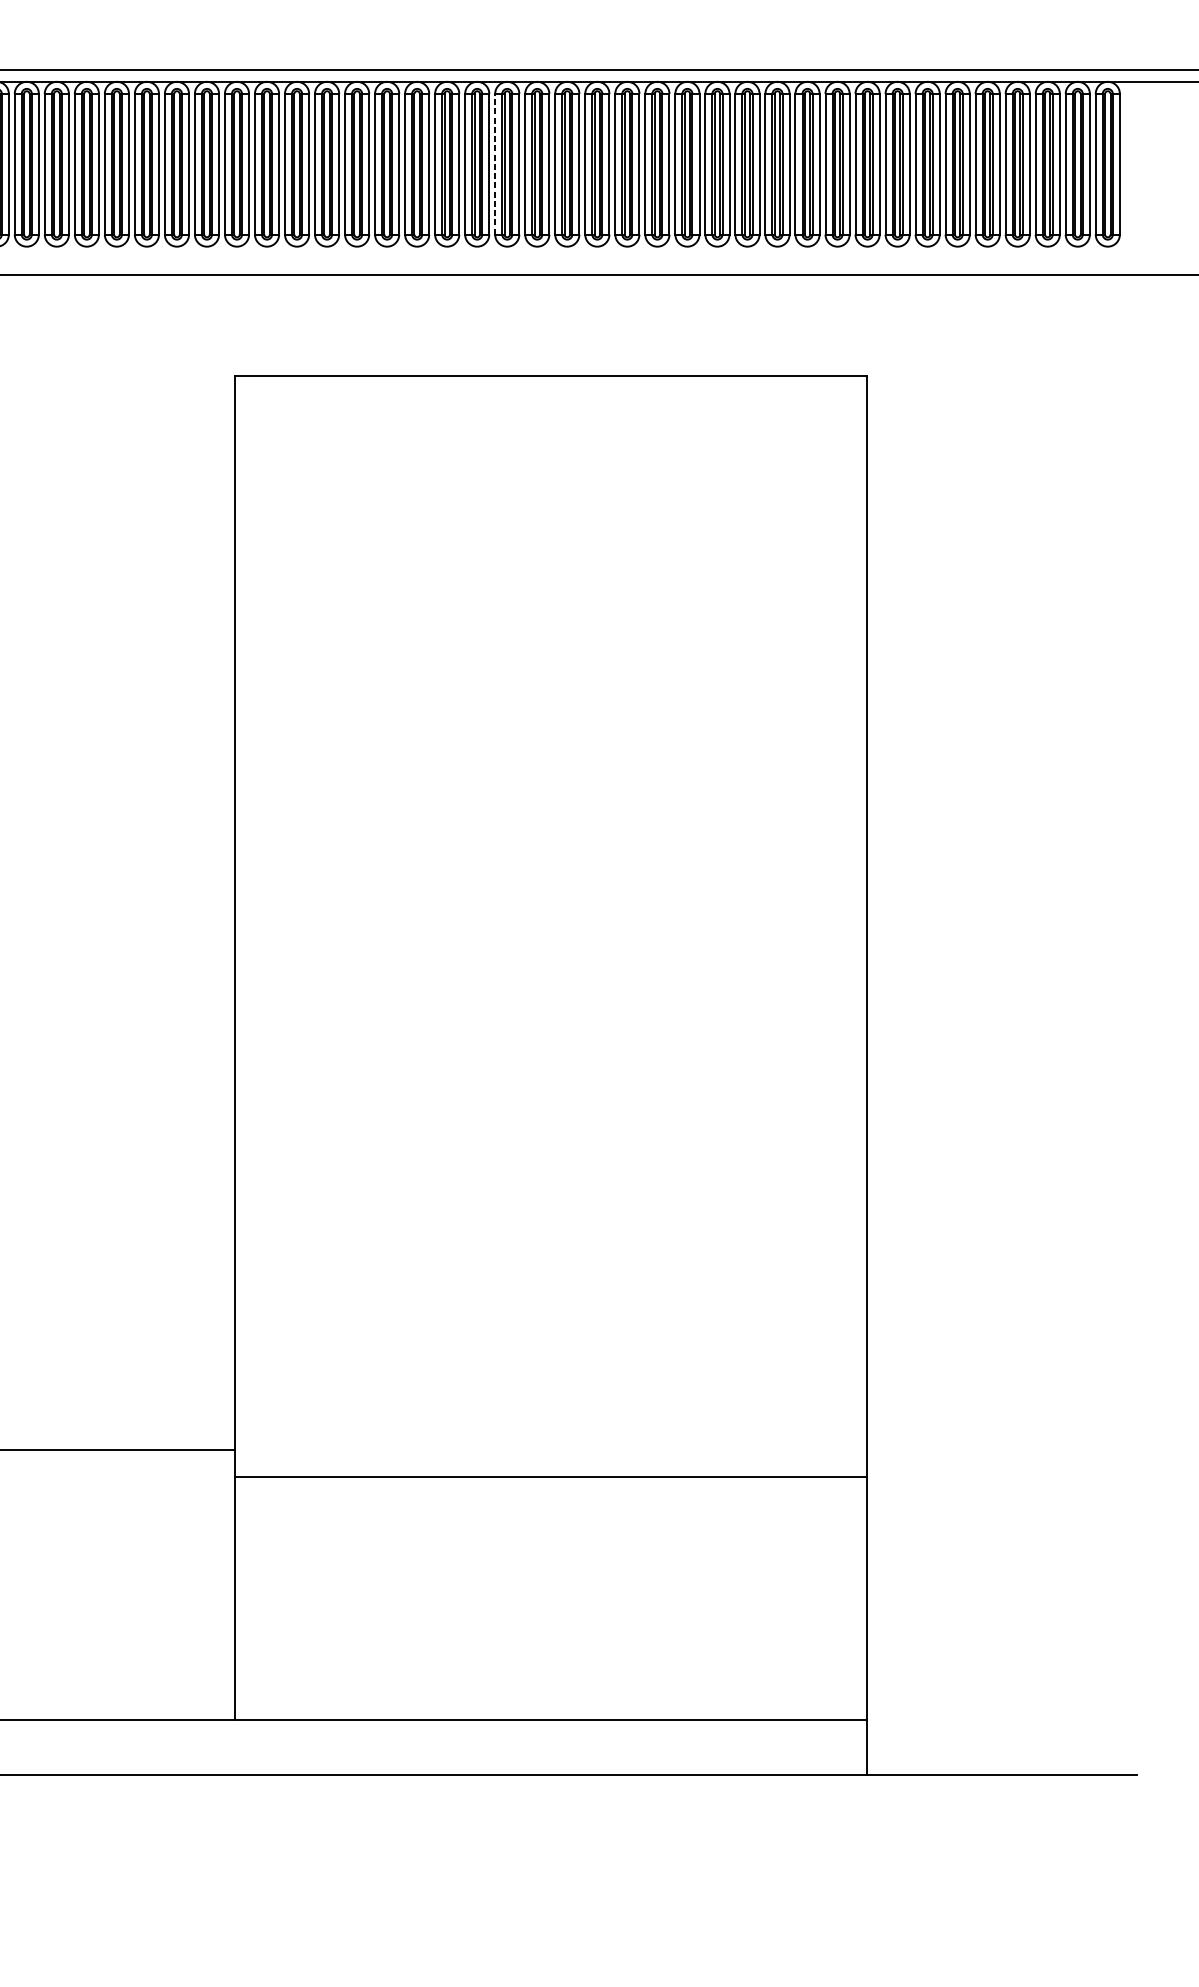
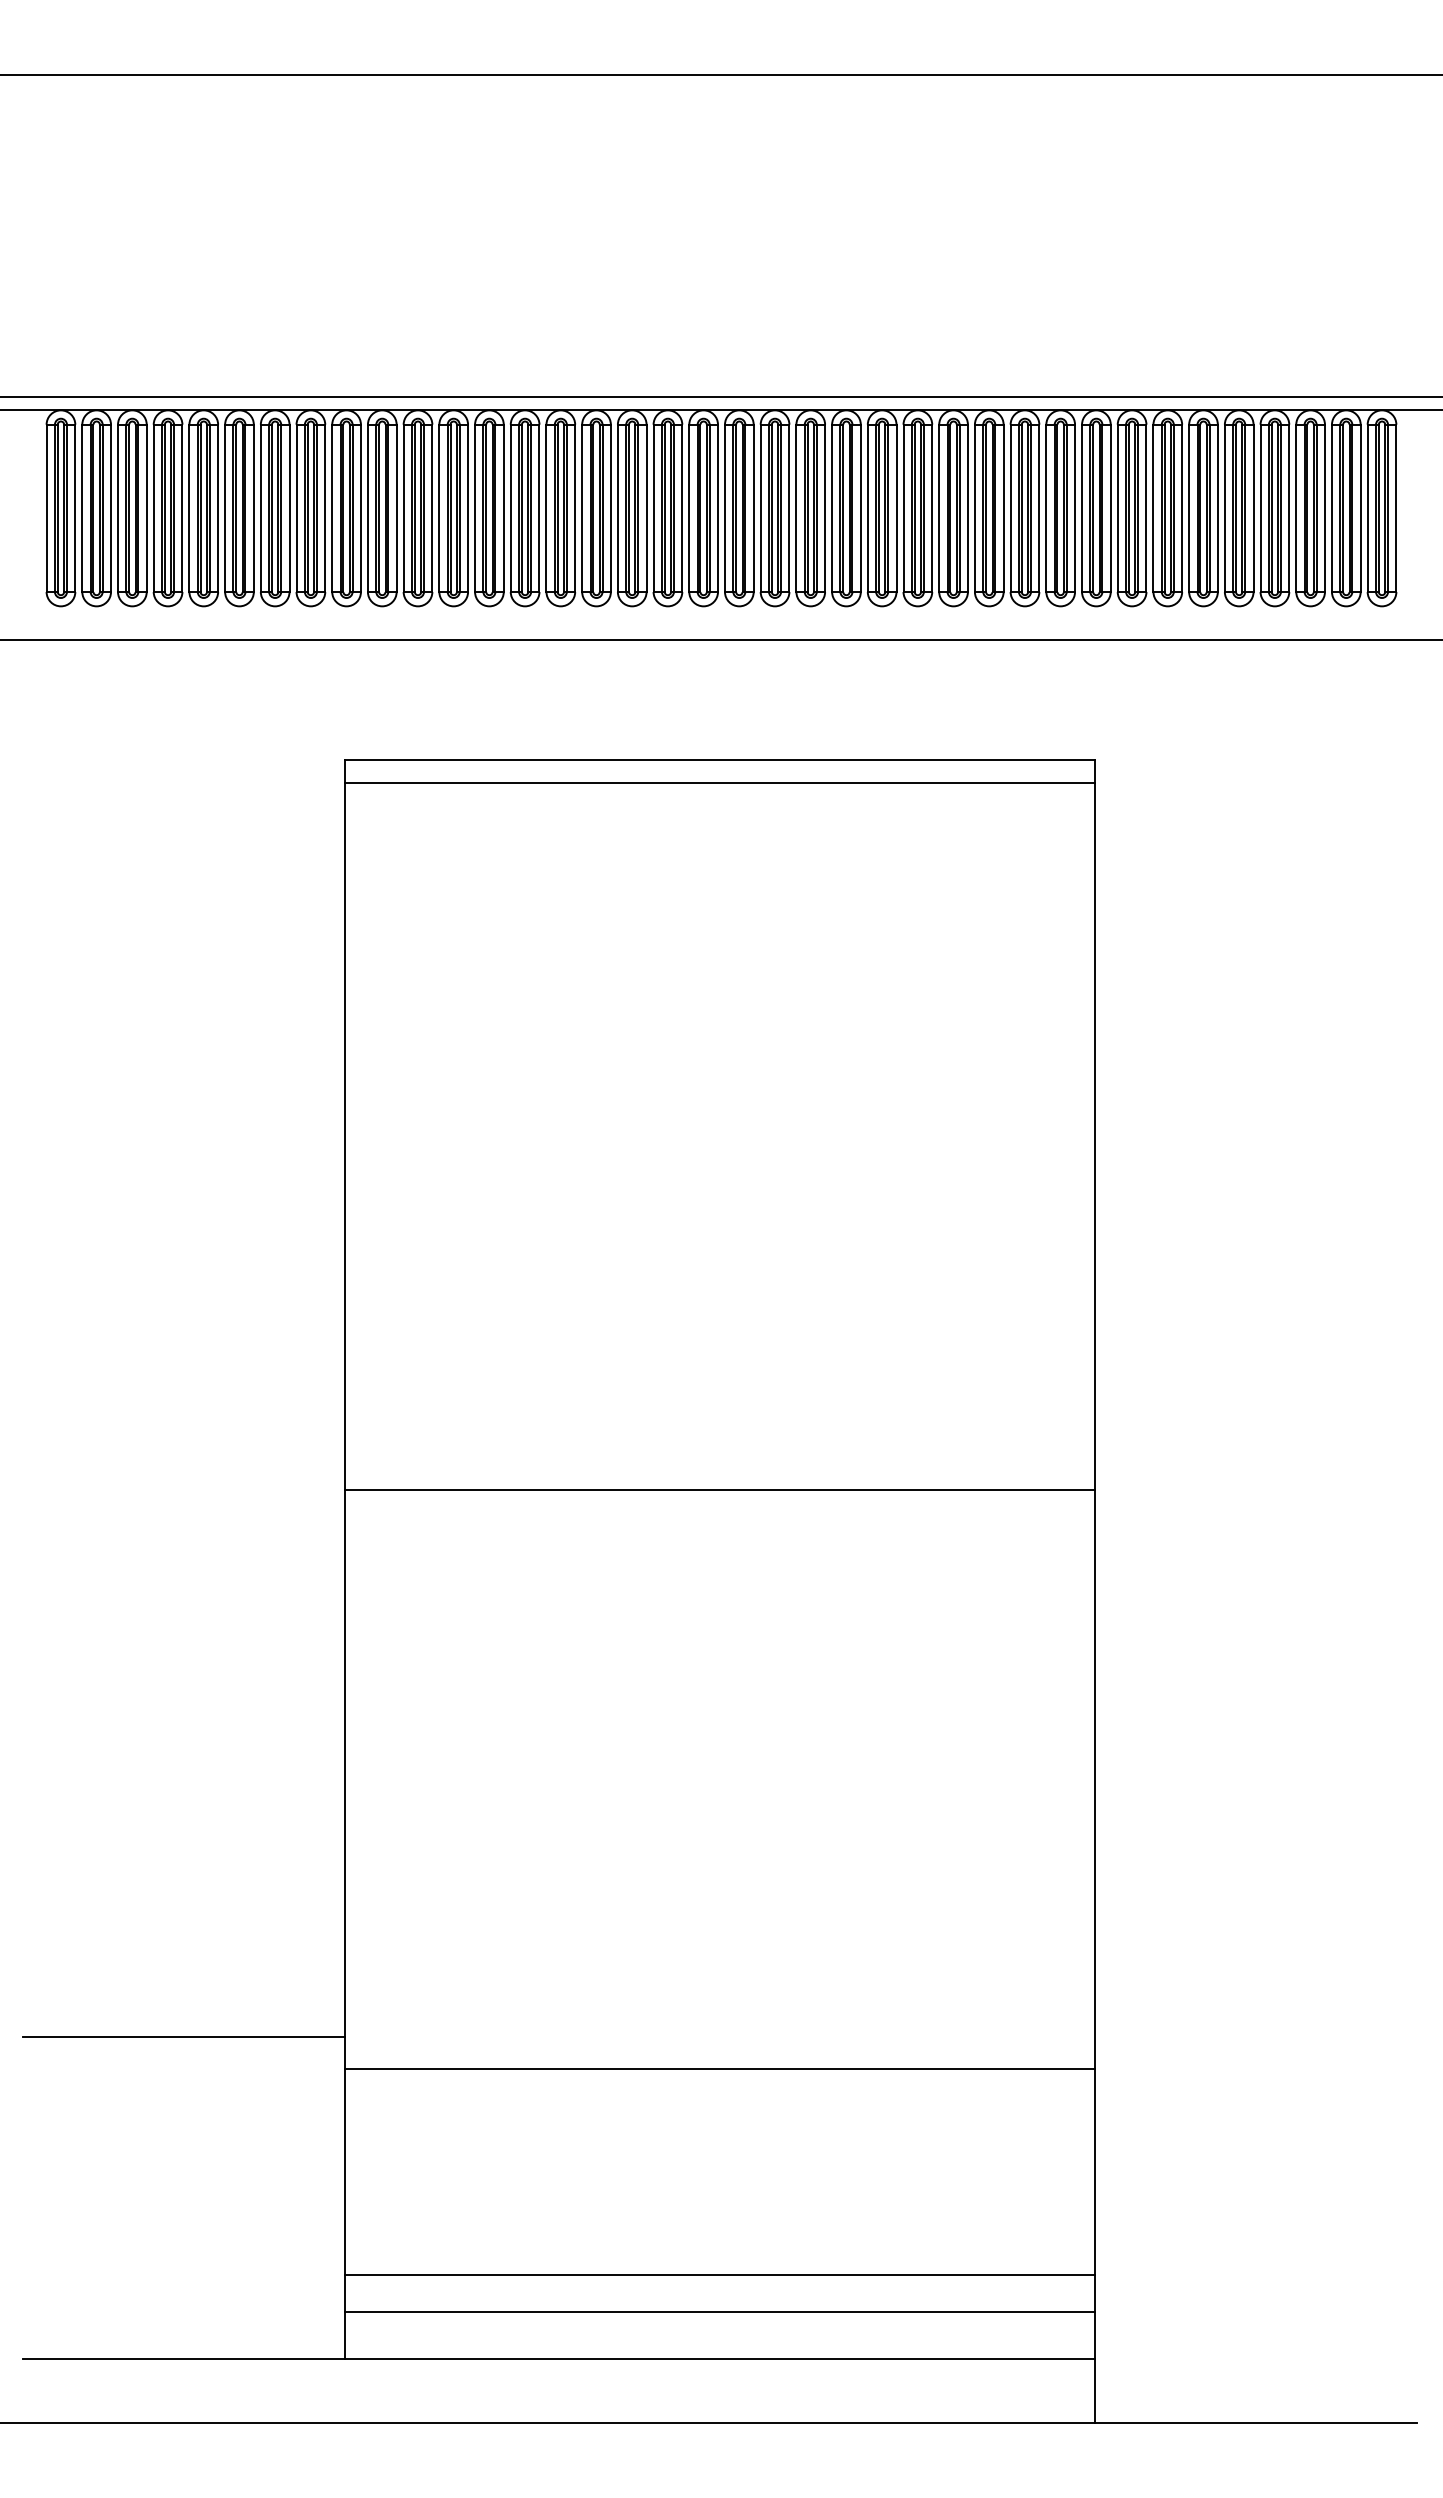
line: (495, 164) -> (653, 508), dashed -> solid
line: (550, 394) -> (719, 782), added
line: (550, 990) -> (719, 1490), added
line: (550, 1650) -> (719, 2275), added
line: (550, 1680) -> (719, 2311), added

